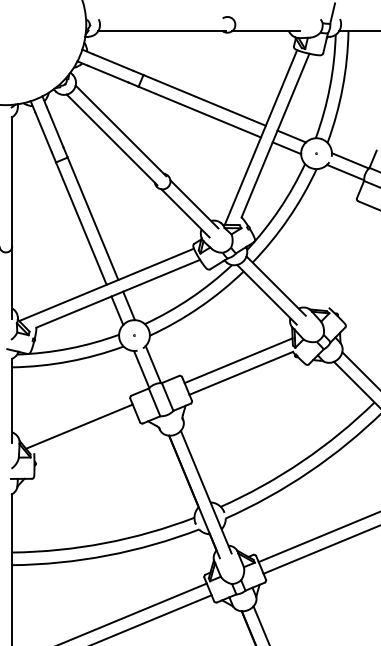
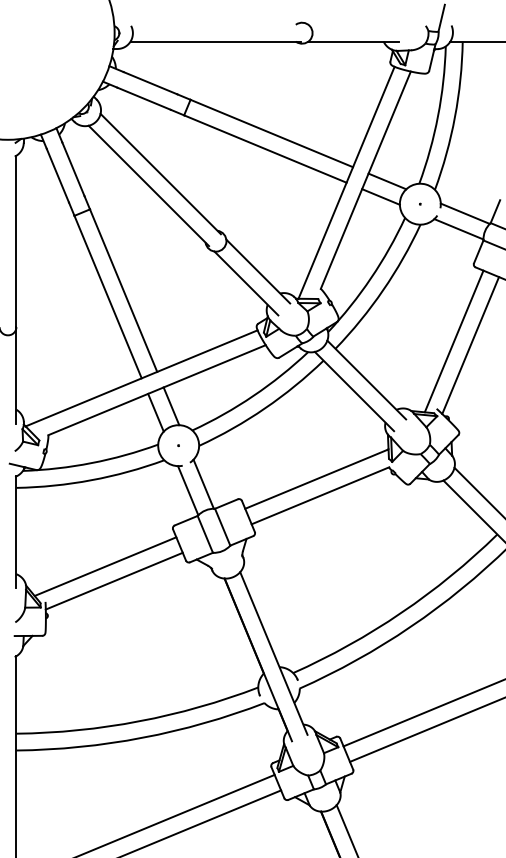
line: (341, 256) -> (453, 340), added
line: (354, 259) -> (470, 344), added
line: (85, 437) -> (113, 580), added

